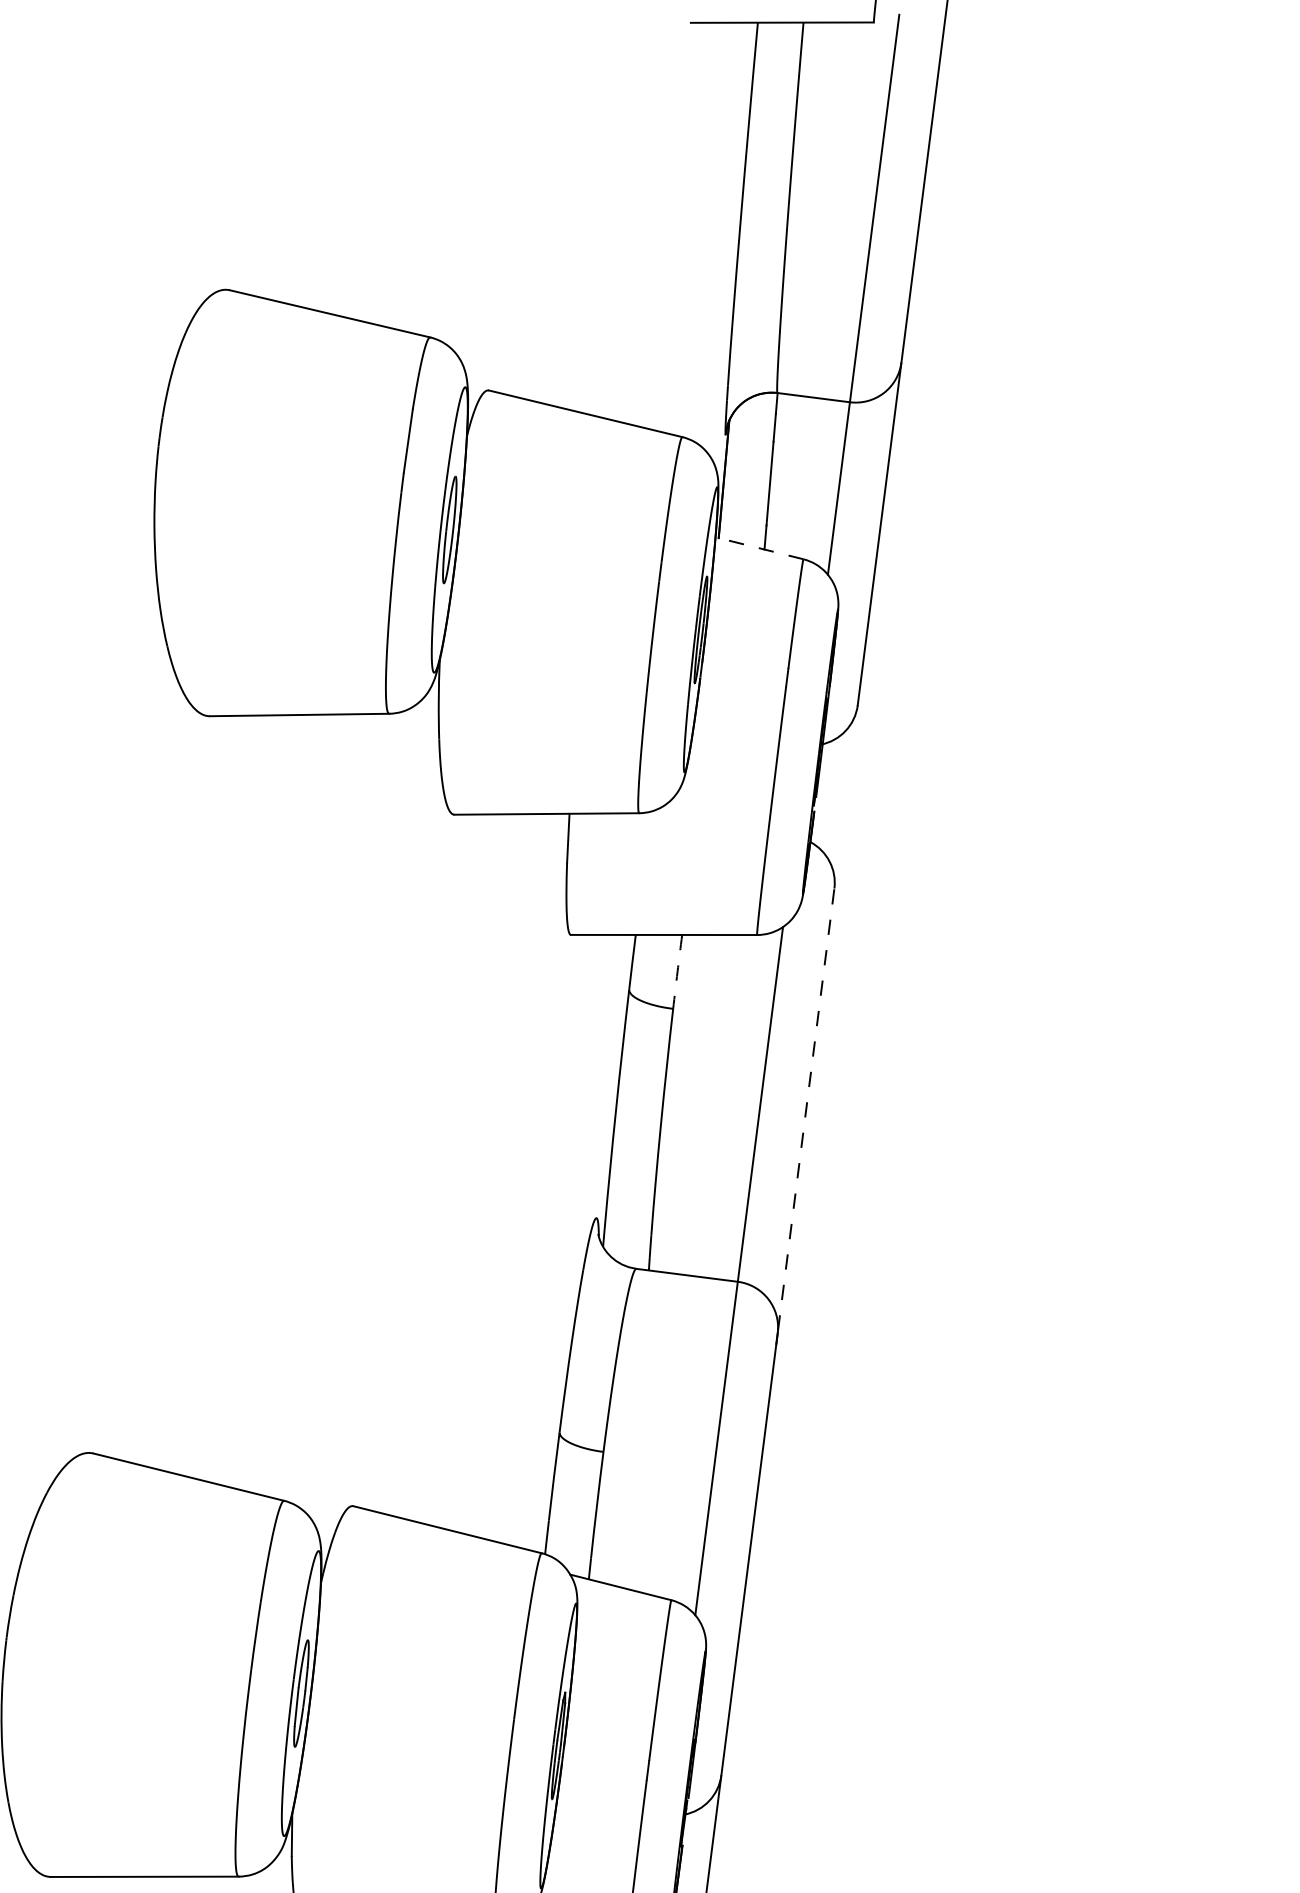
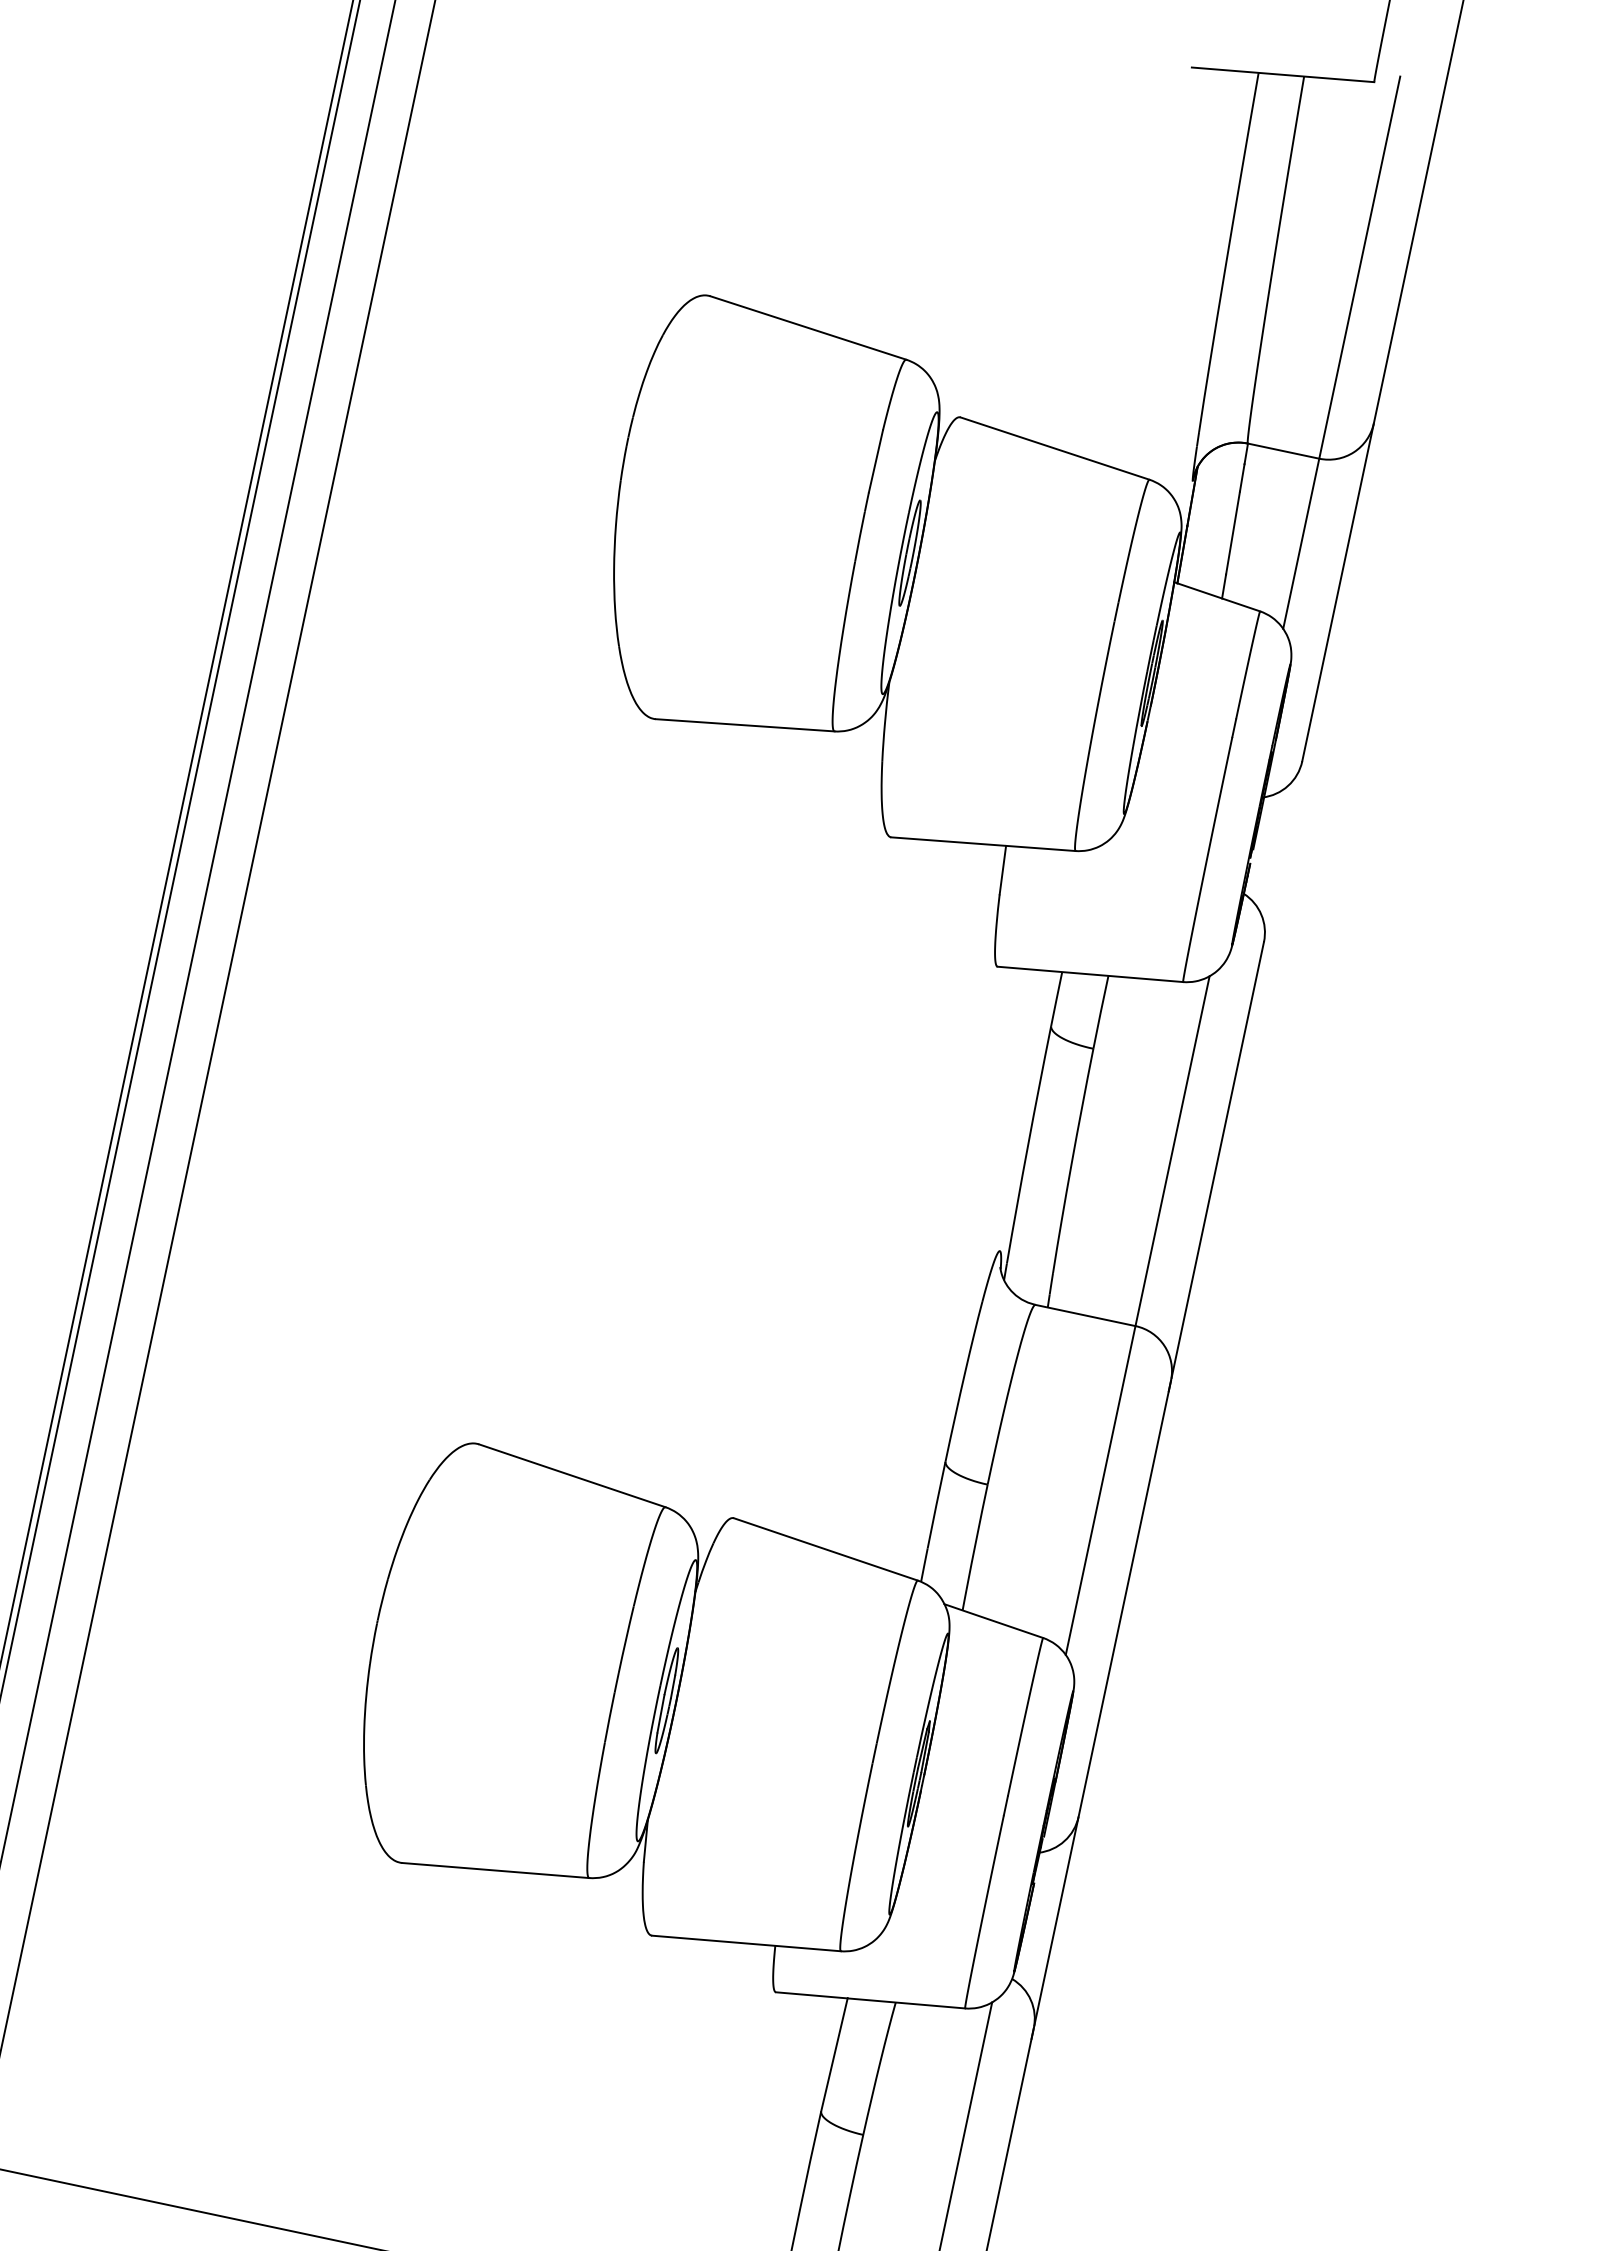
line: (758, 548) -> (1216, 596), dashed -> solid
arc: (677, 972) -> (1100, 1012), dashed -> solid
line: (805, 1110) -> (1217, 1160), dashed -> solid

